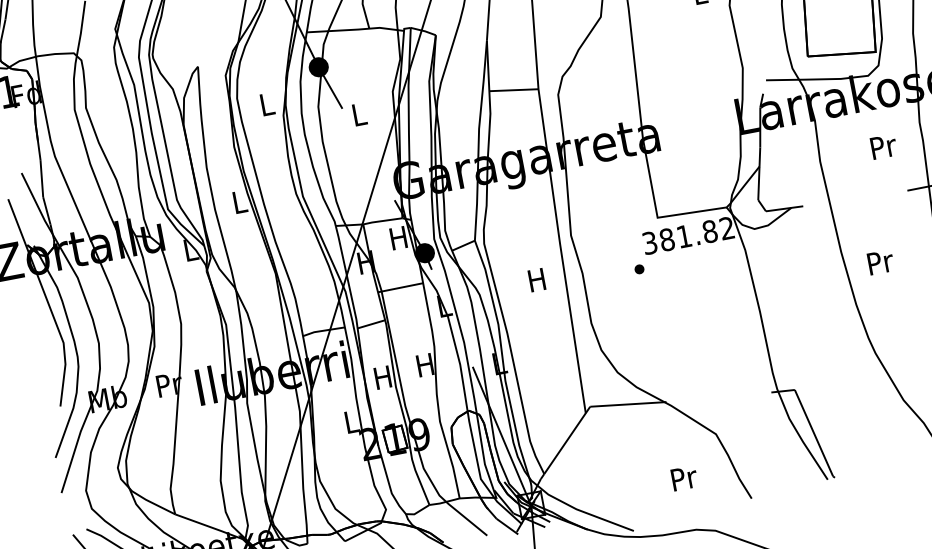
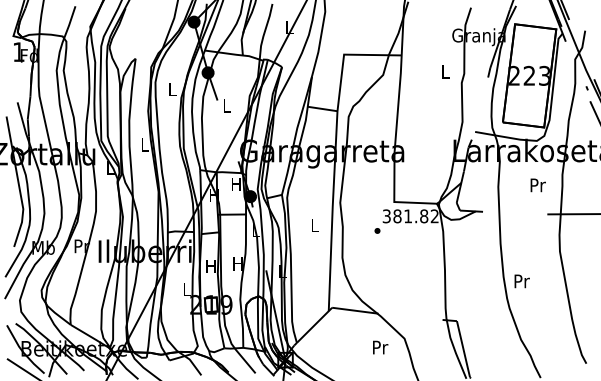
text: (879, 262) -> (521, 281), moved
text: (536, 279) -> (314, 225), H -> L
text: (684, 478) -> (380, 347), moved

